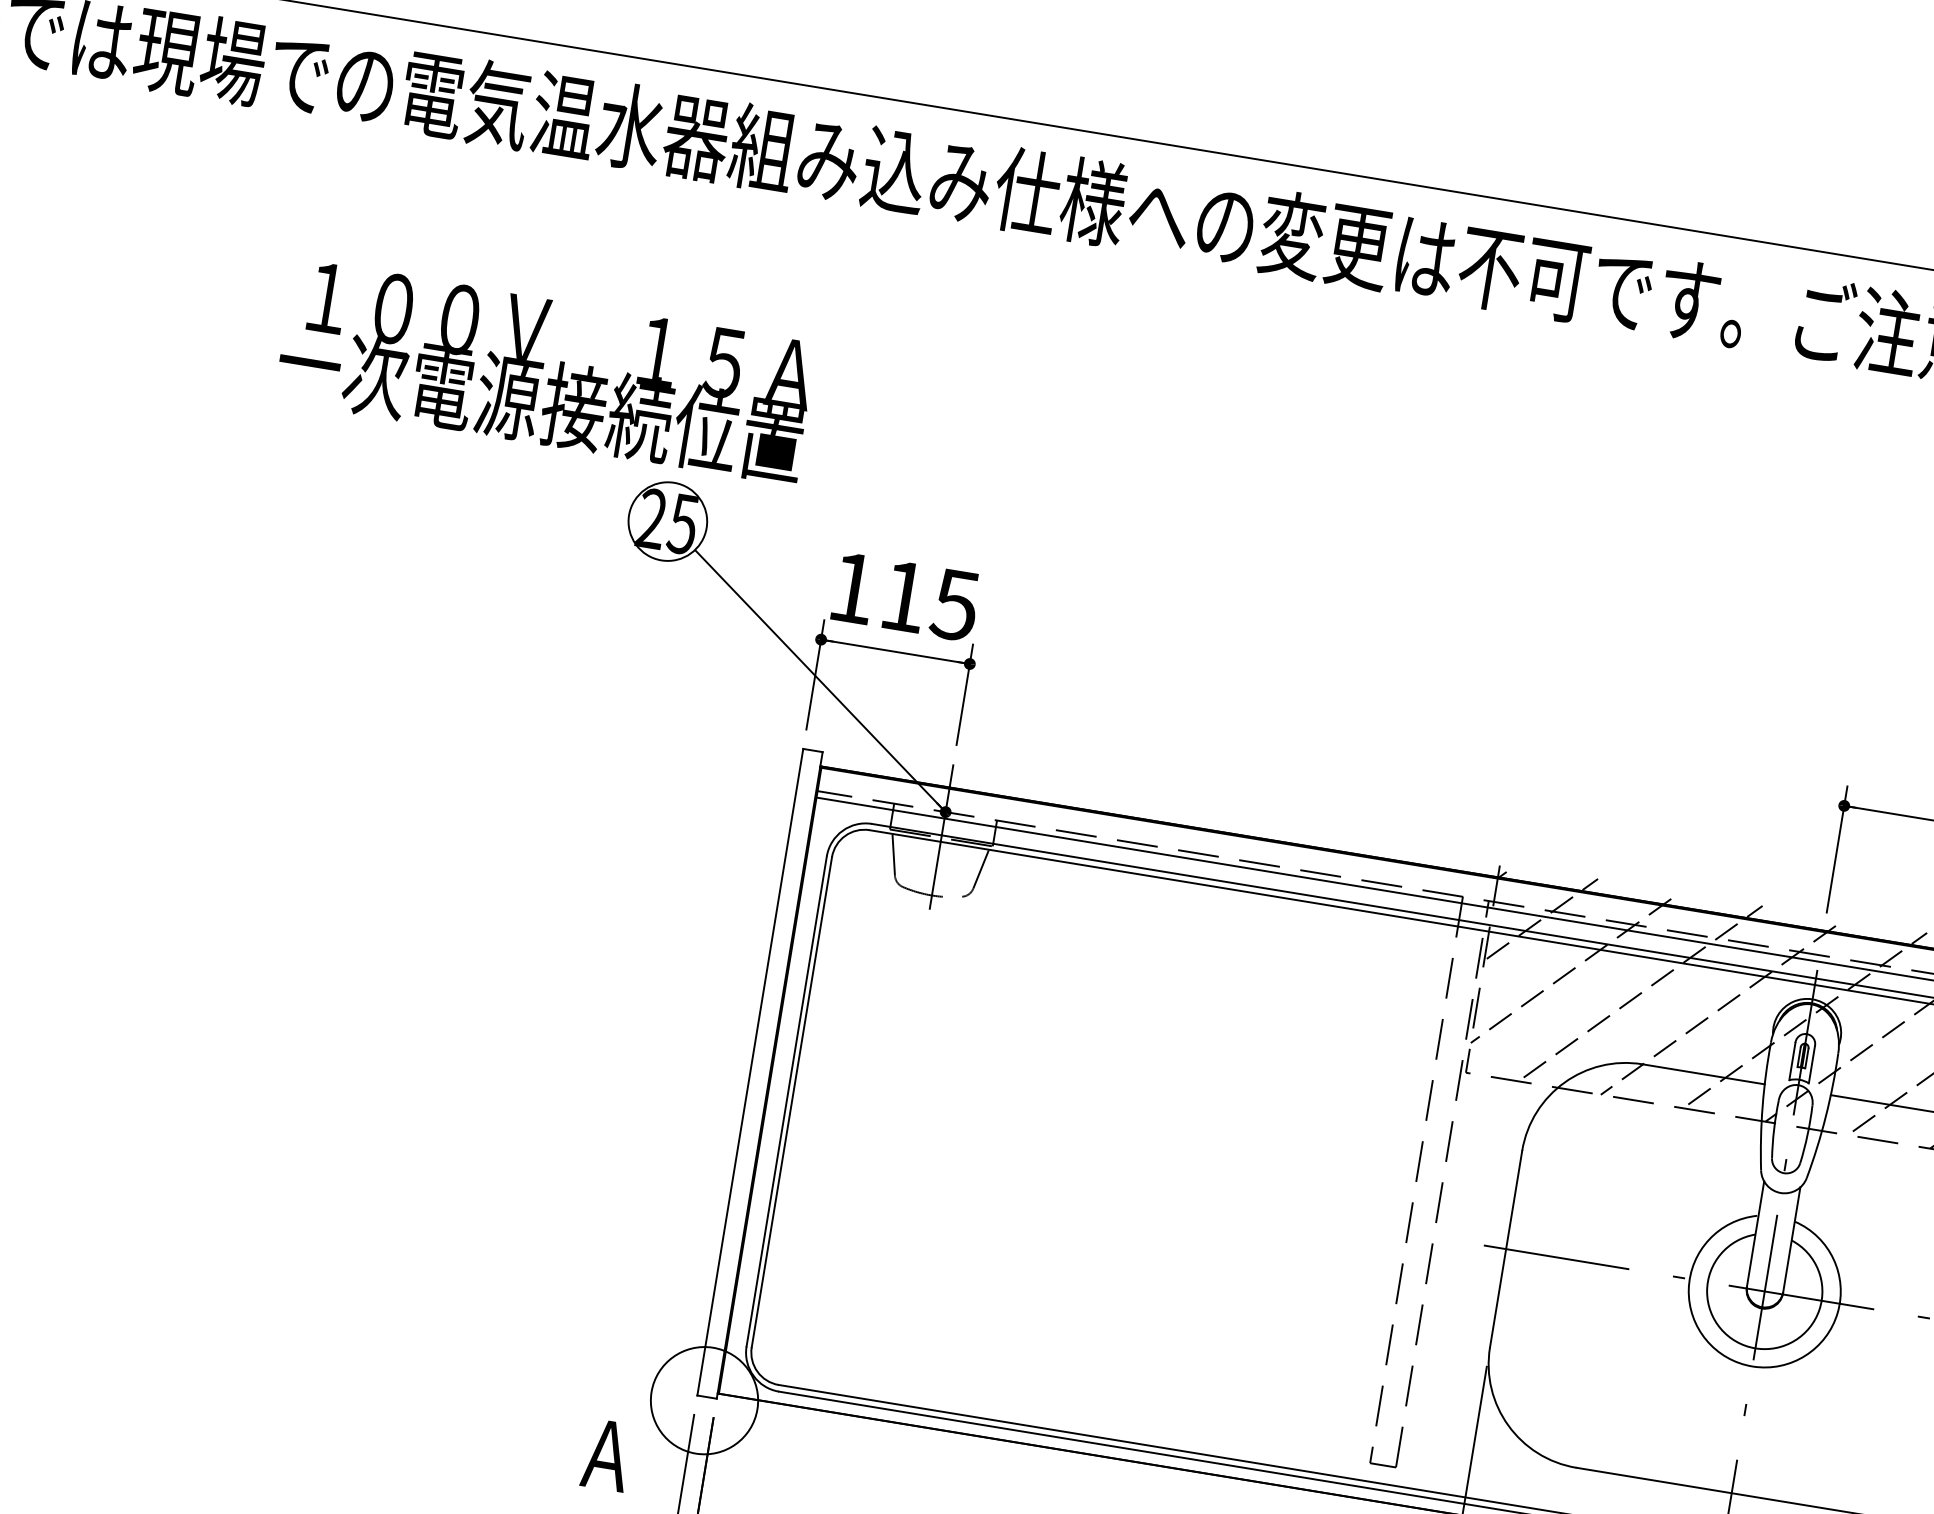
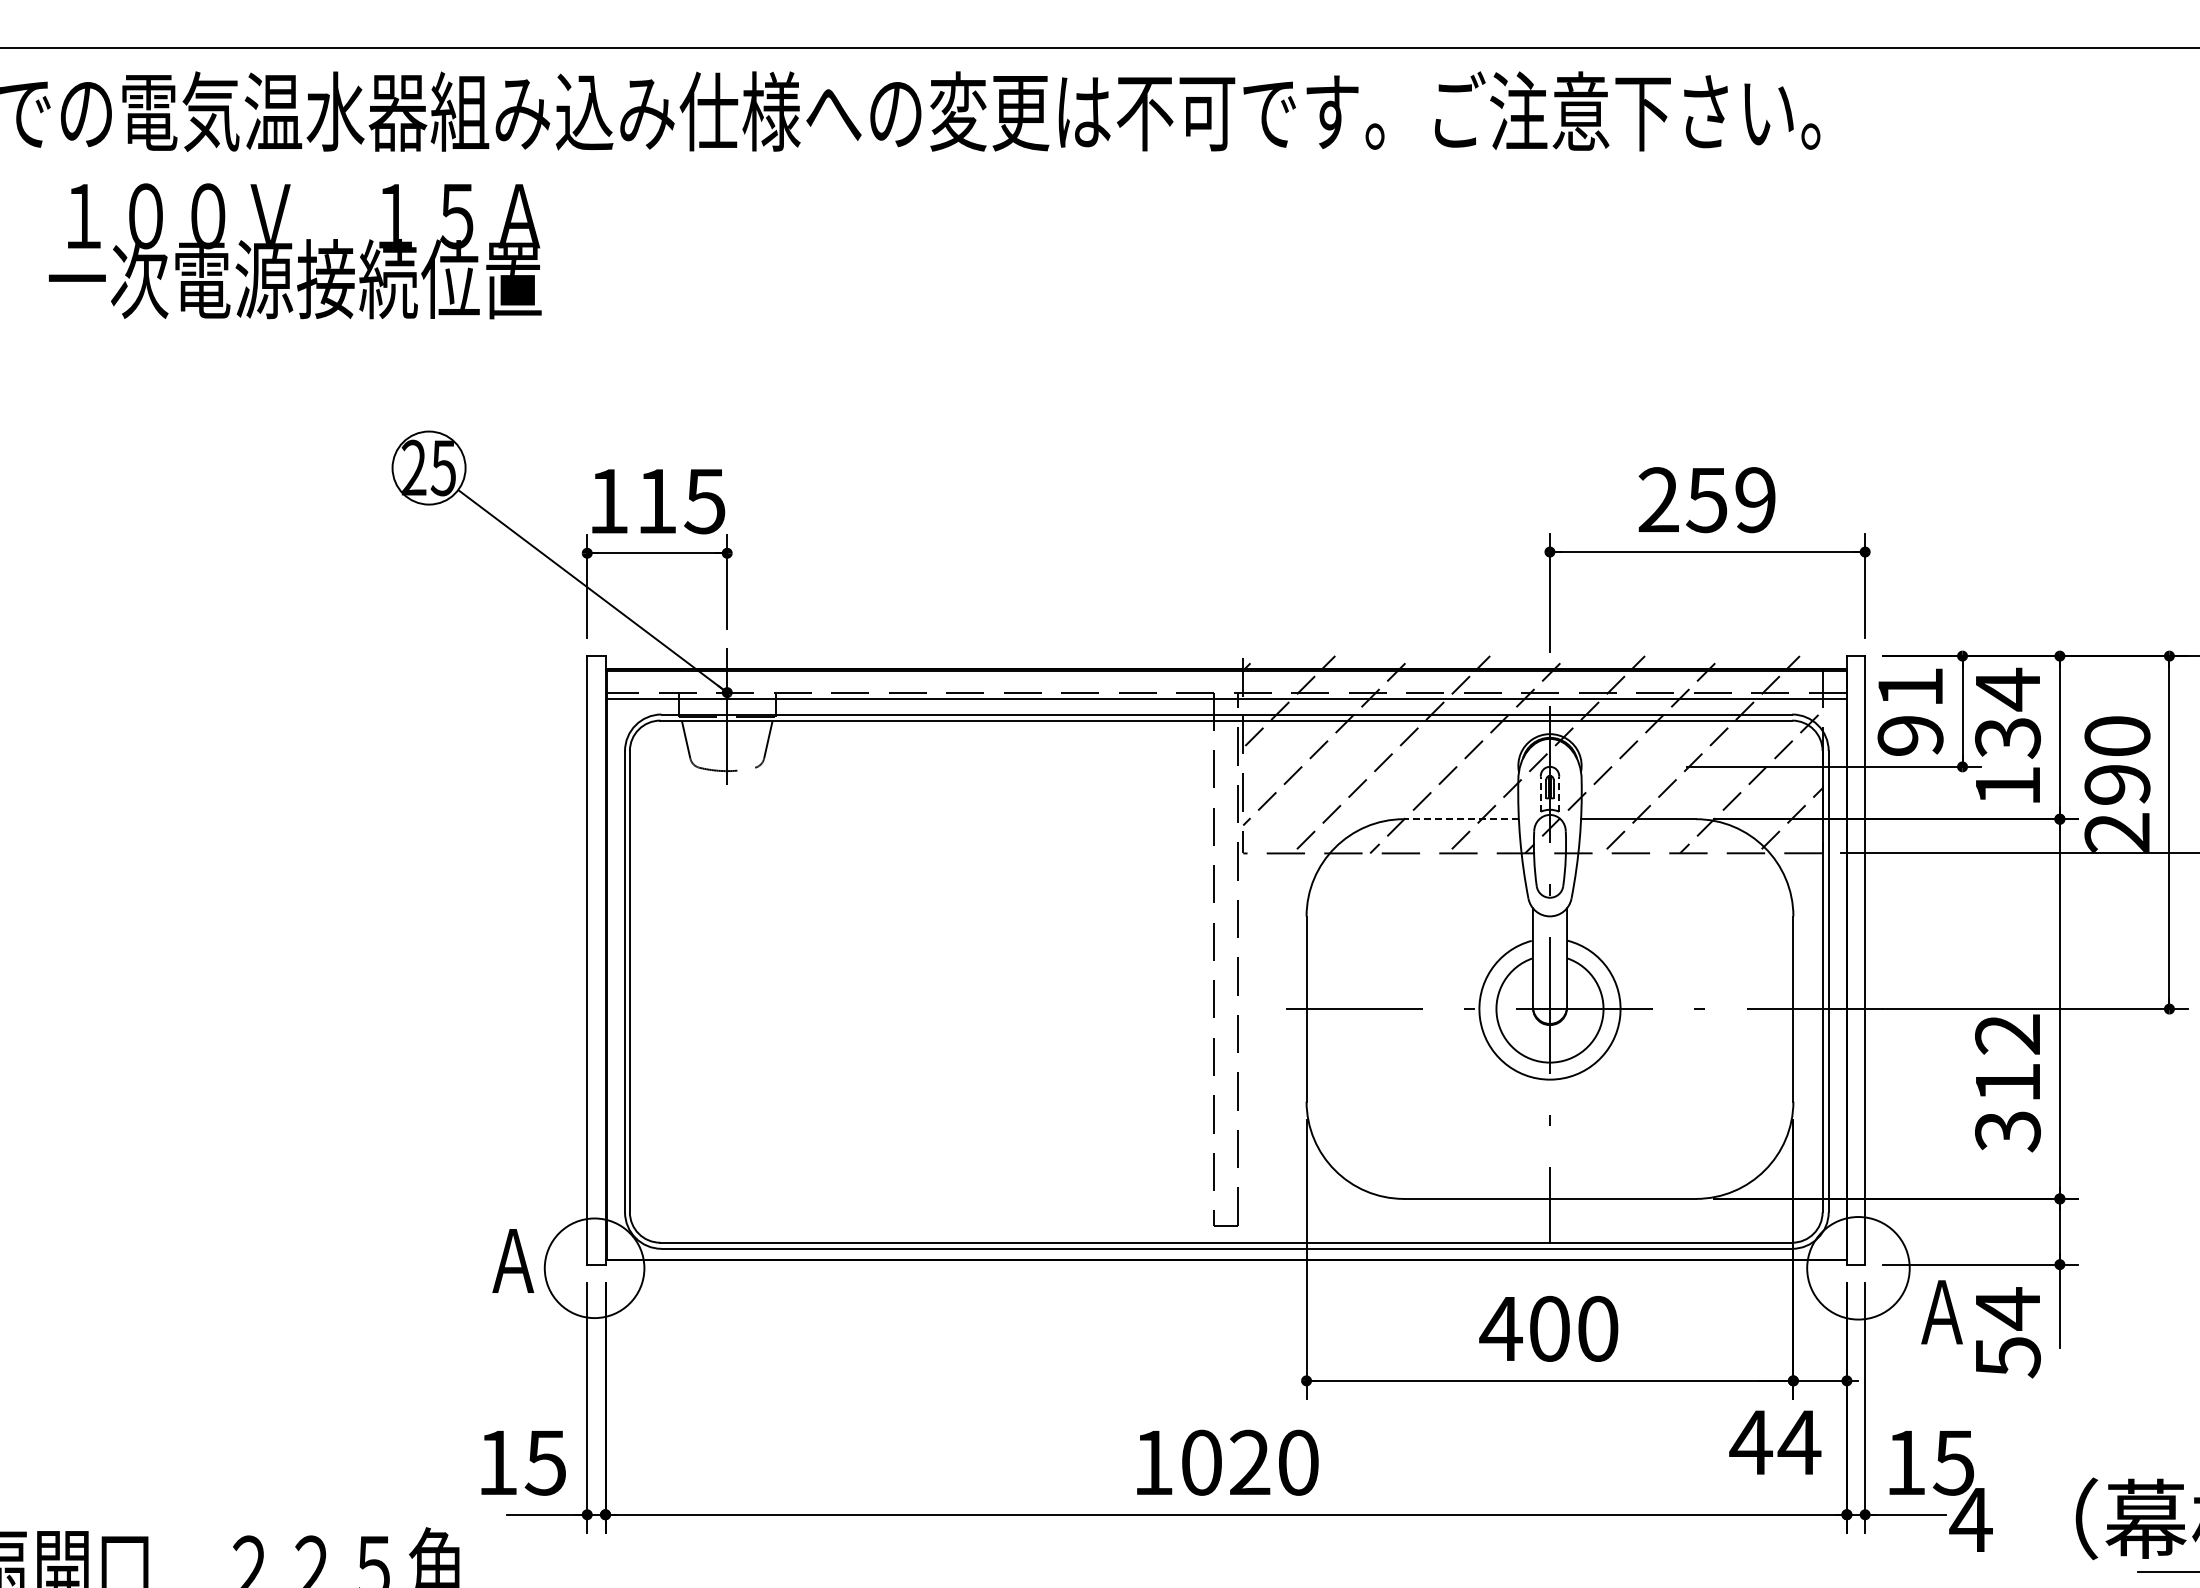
text: (546, 372) -> (295, 251), moved
line: (1792, 1060) -> (1540, 793), solid -> dashed
line: (1812, 1064) -> (1559, 793), solid -> dashed
line: (1702, 1074) -> (1460, 819), solid -> dashed
text: (607, 1454) -> (513, 1260), moved

